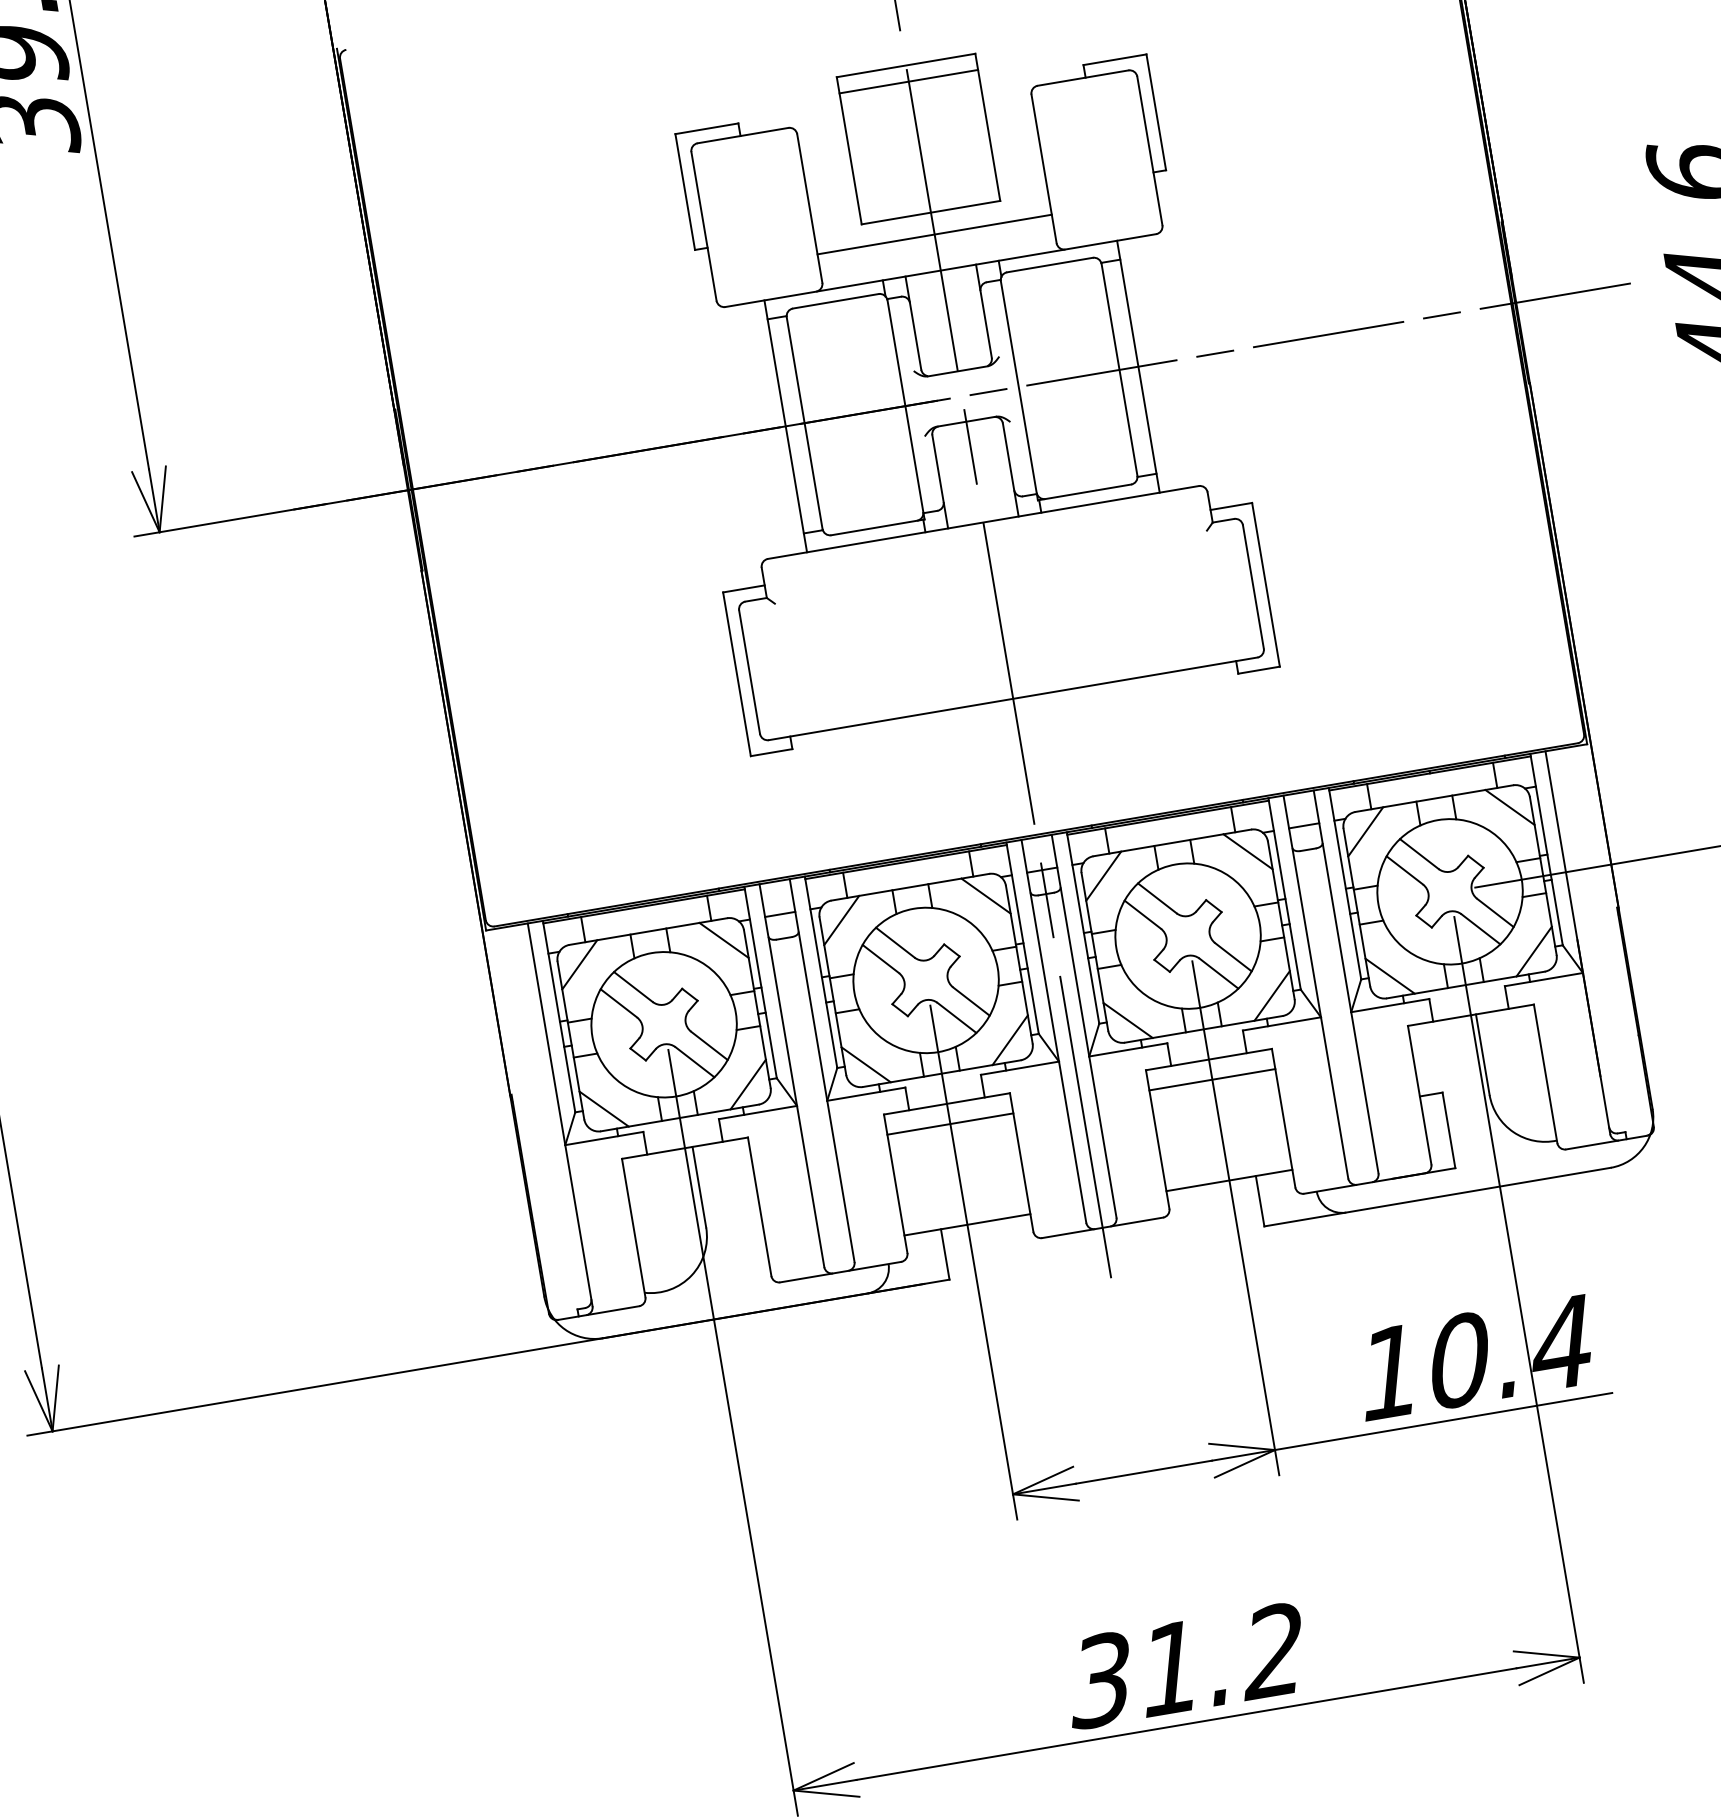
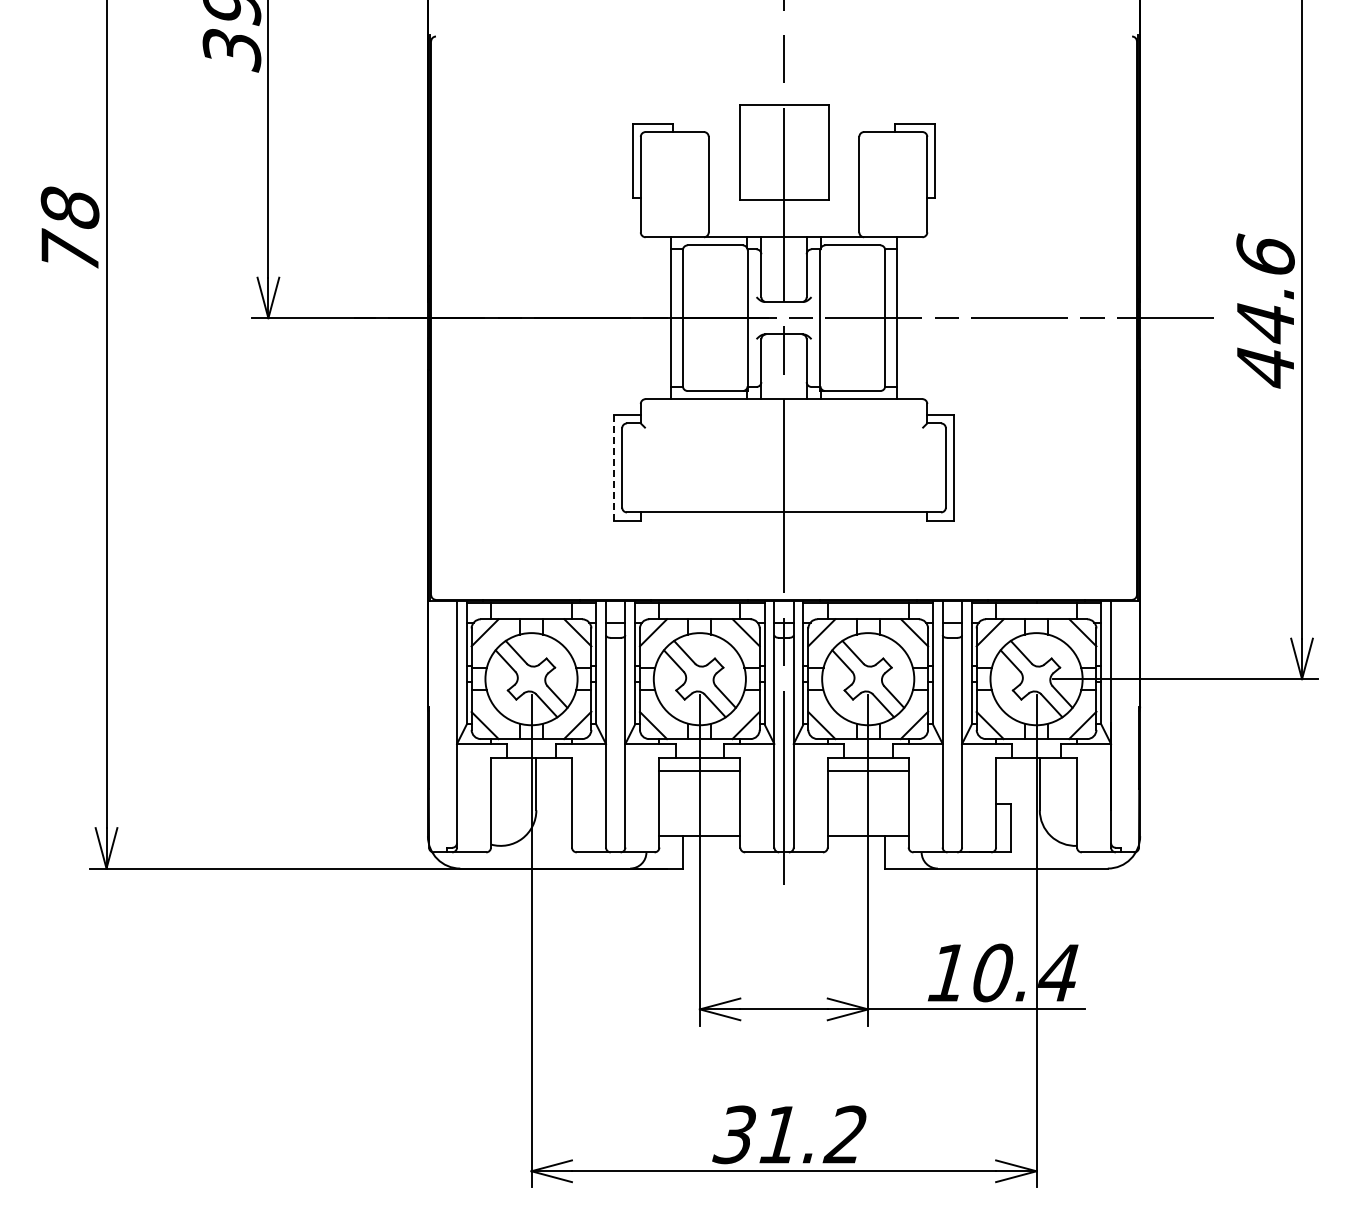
line: (907, 81) -> (783, 115), removed
line: (933, 235) -> (783, 214), removed
line: (737, 673) -> (614, 467), solid -> dashed

